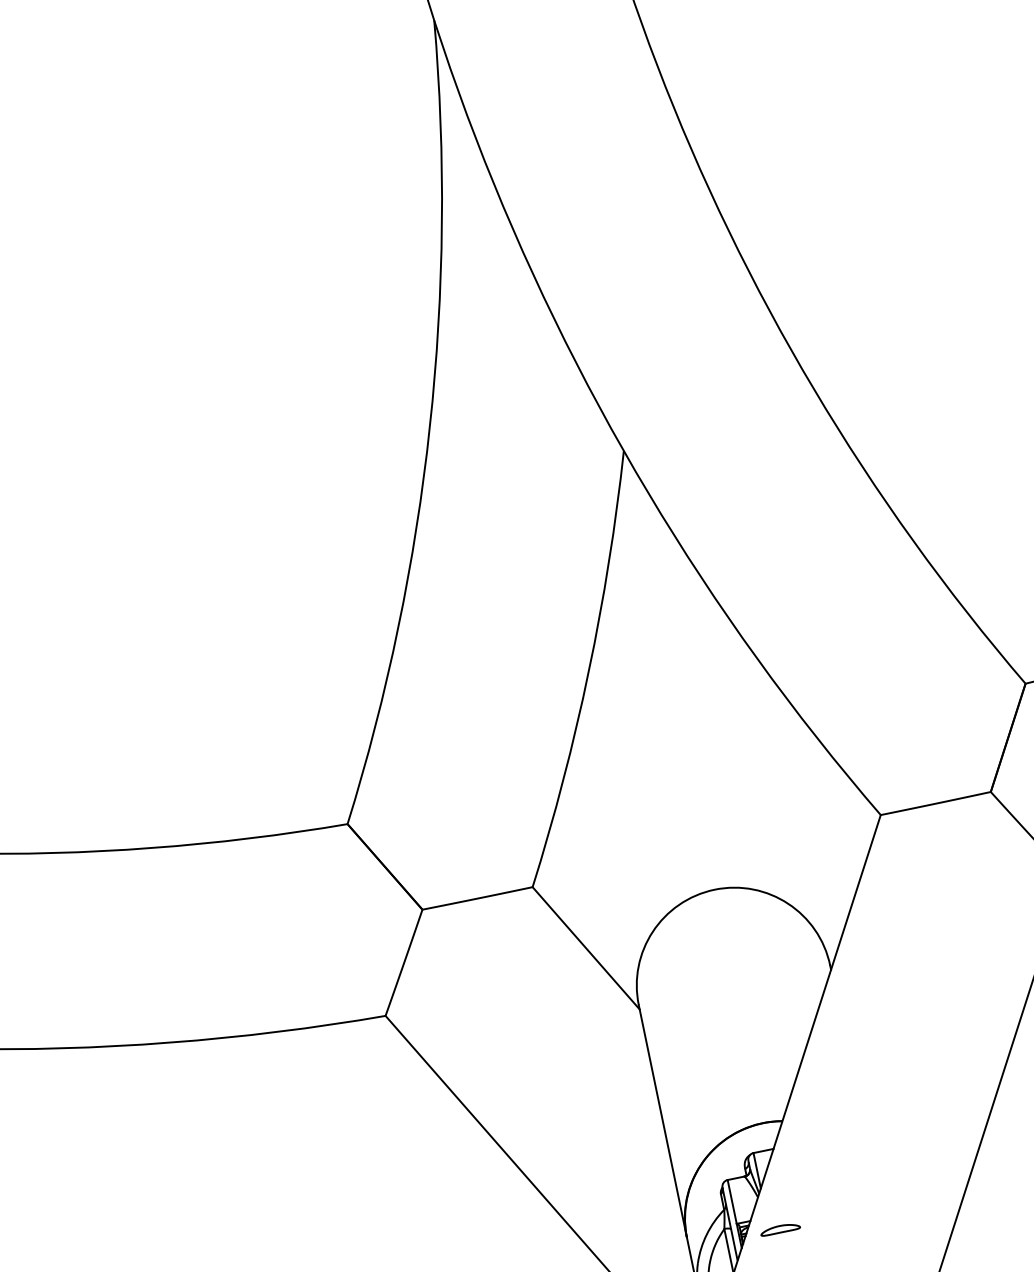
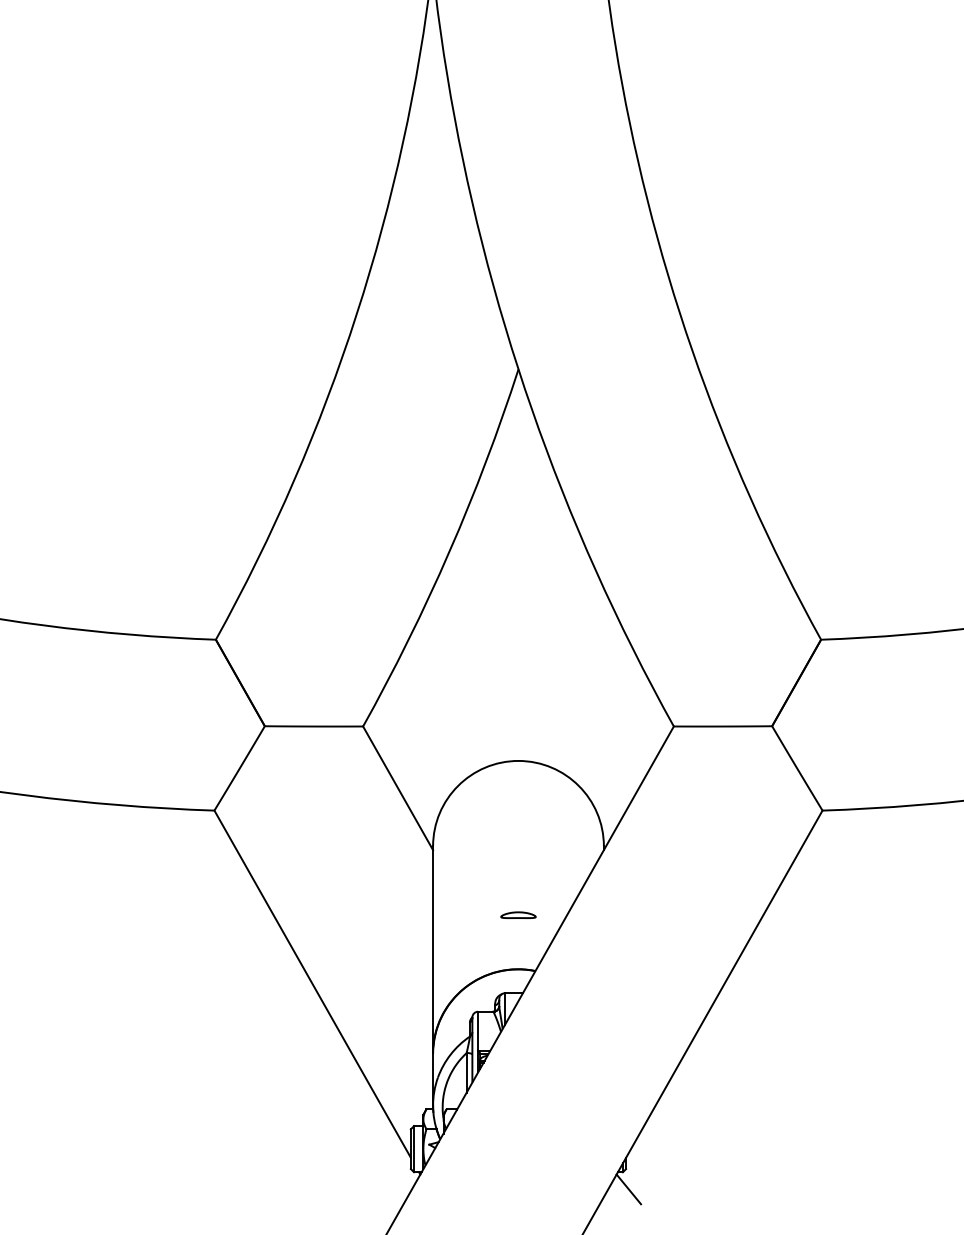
part: (780, 1228) -> (518, 914), moved

